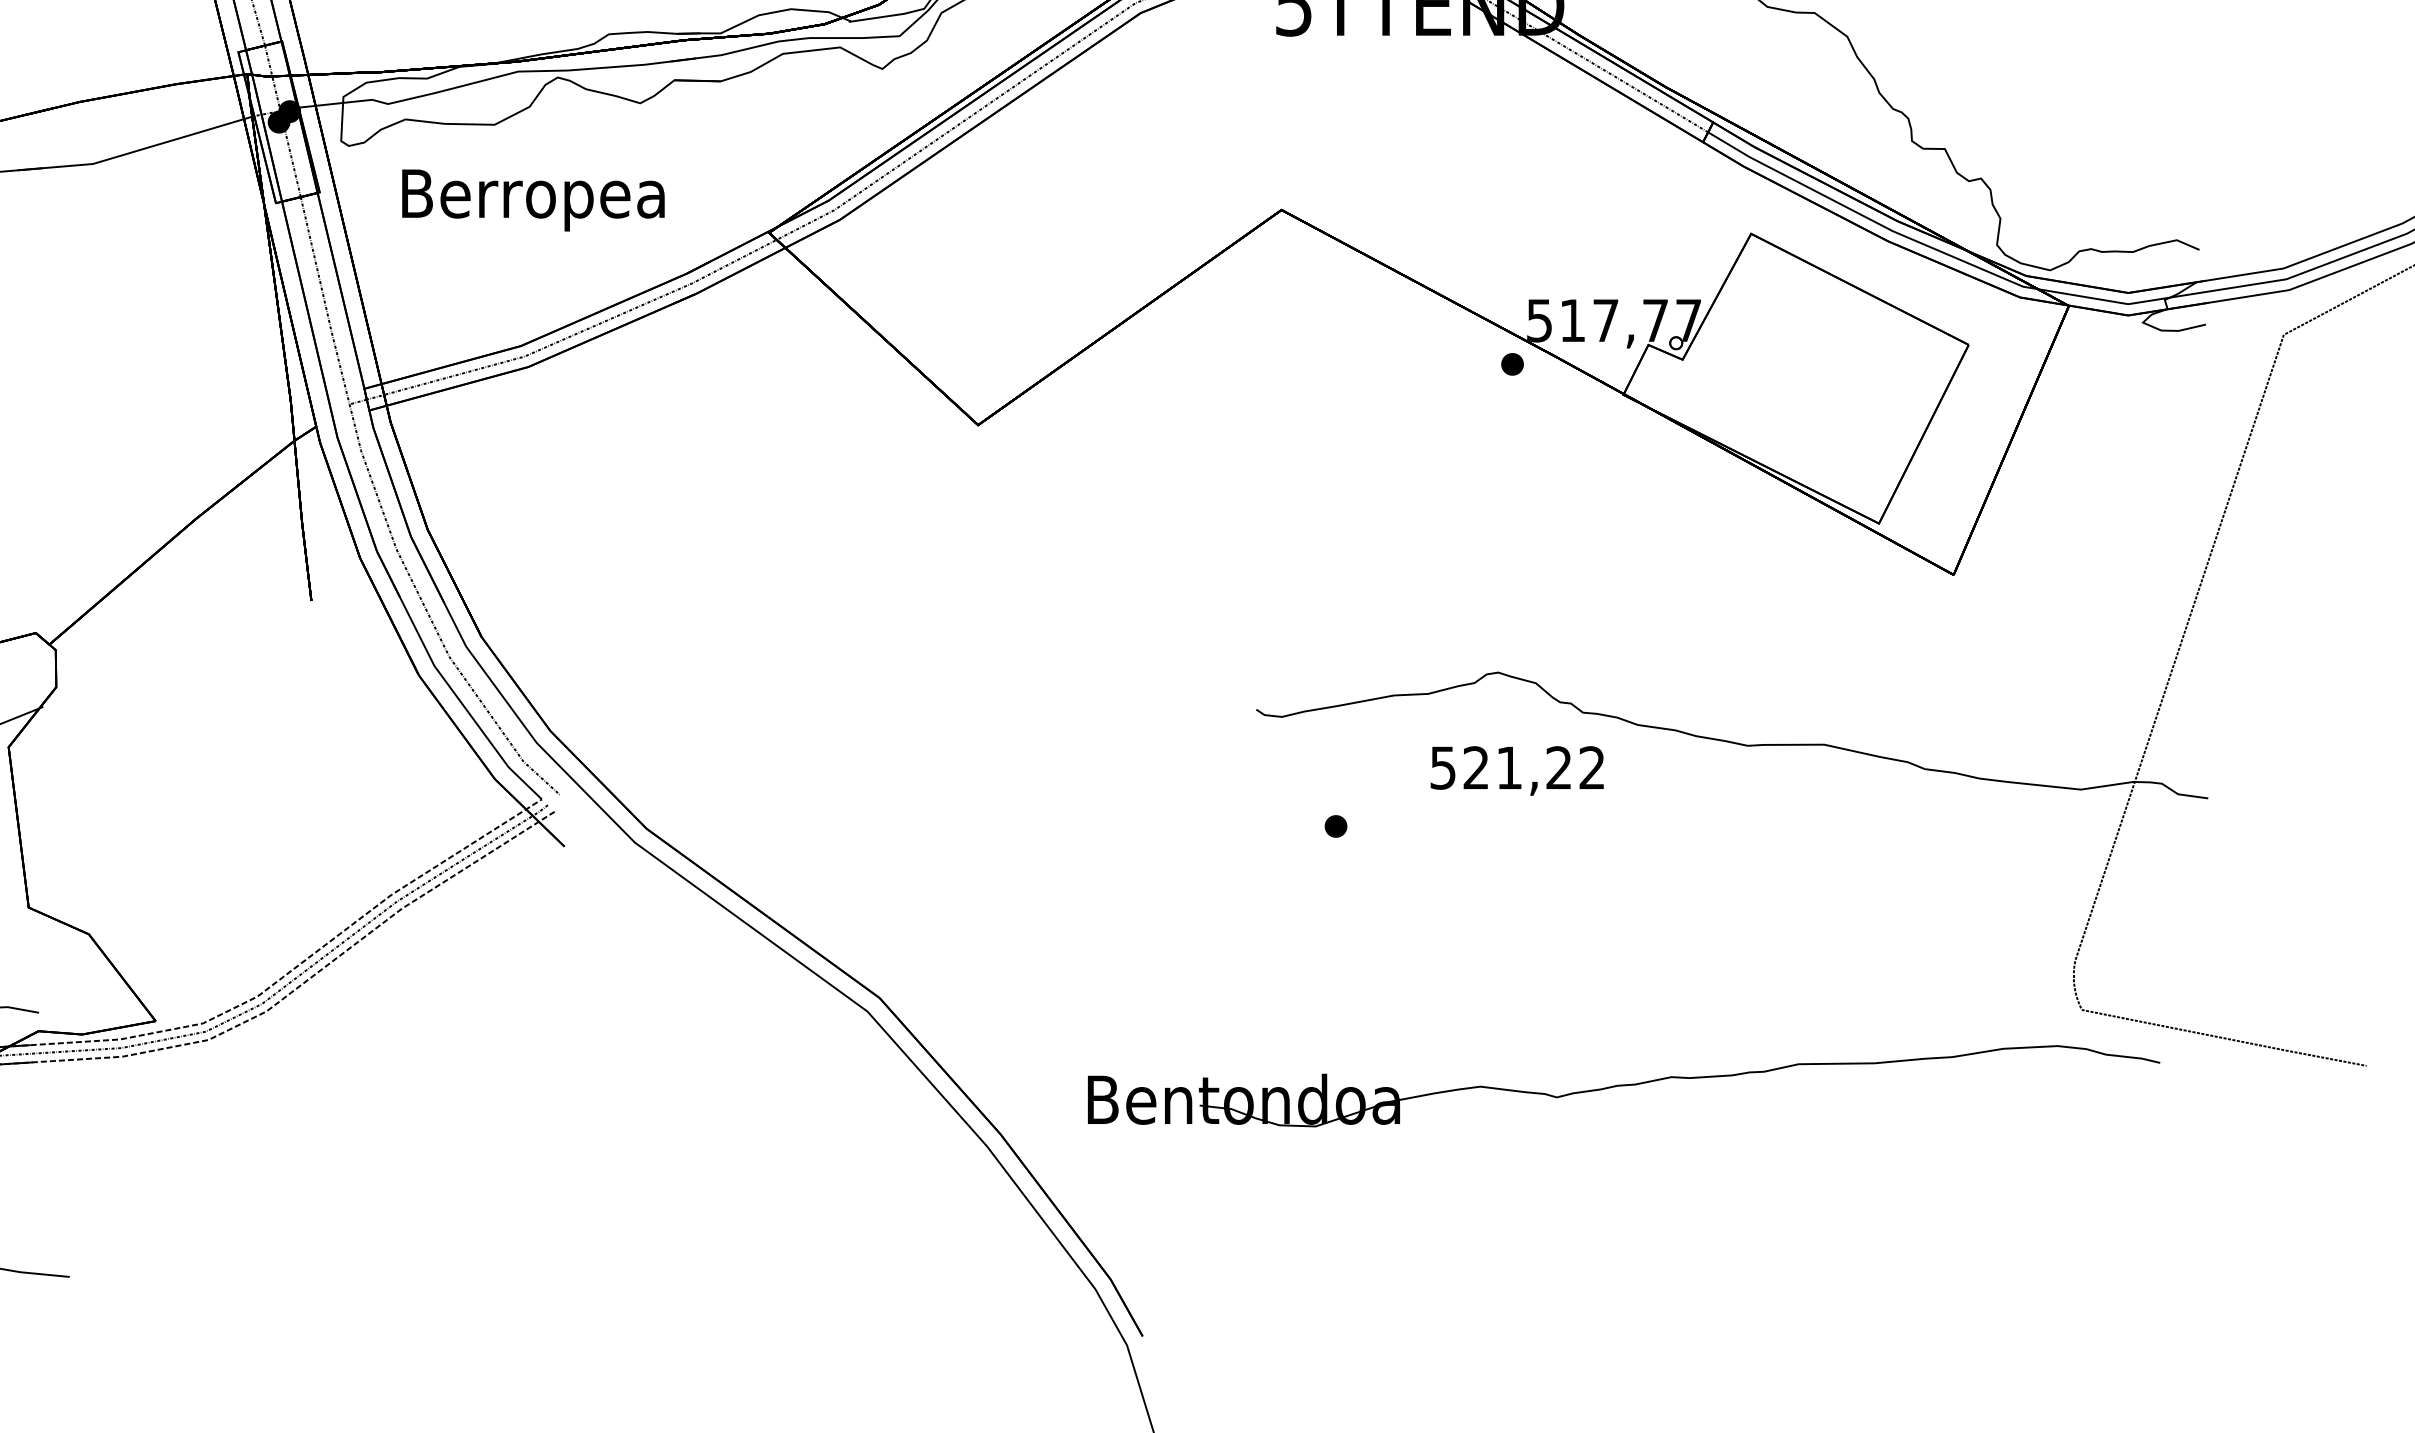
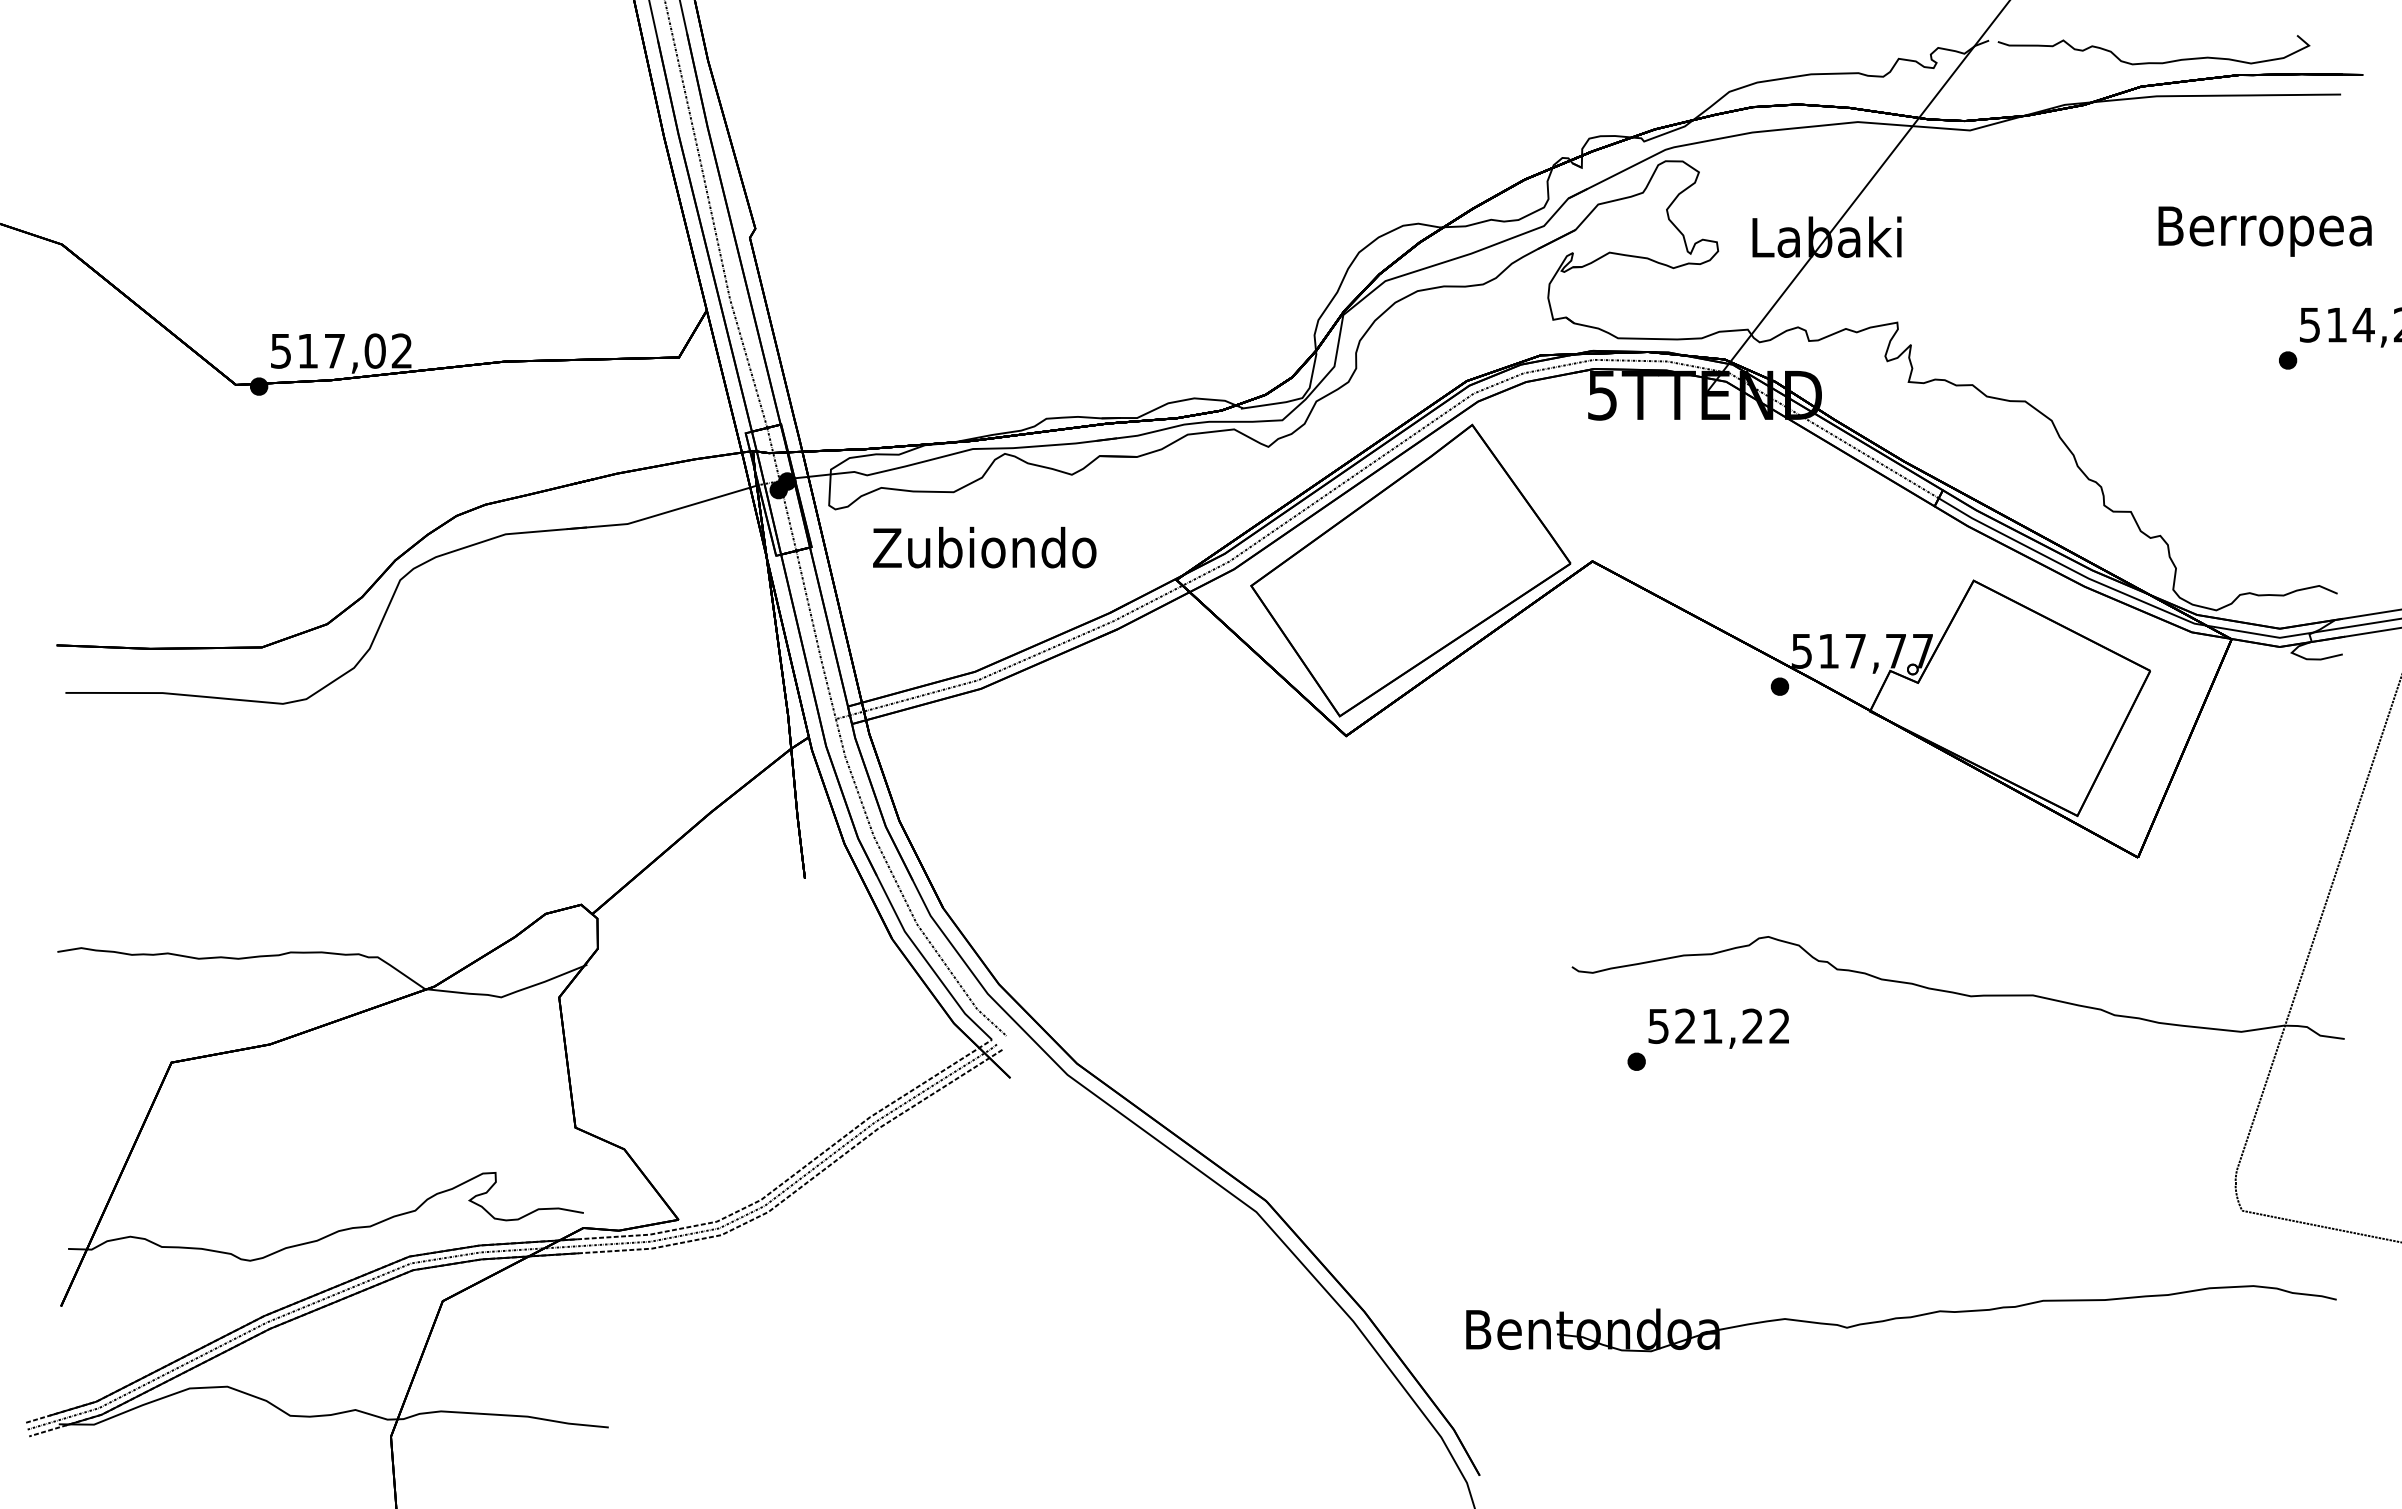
text: (532, 199) -> (984, 552), Berropea -> Zubiondo
part: (1057, 221) -> (1410, 570), added
text: (1516, 770) -> (1718, 1028), moved
part: (1624, 1086) -> (1901, 1318), moved

